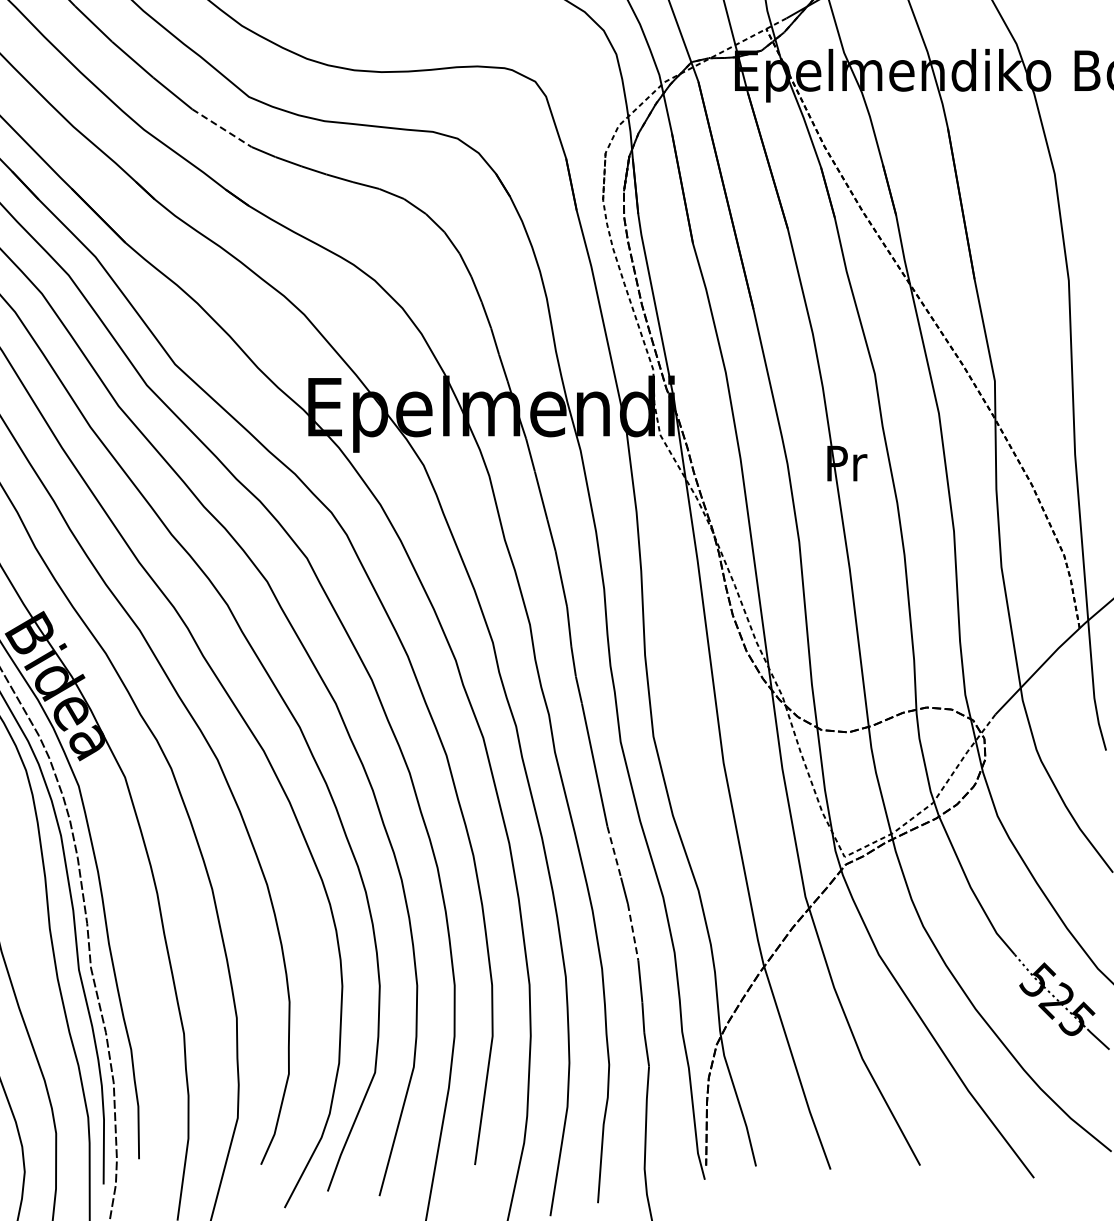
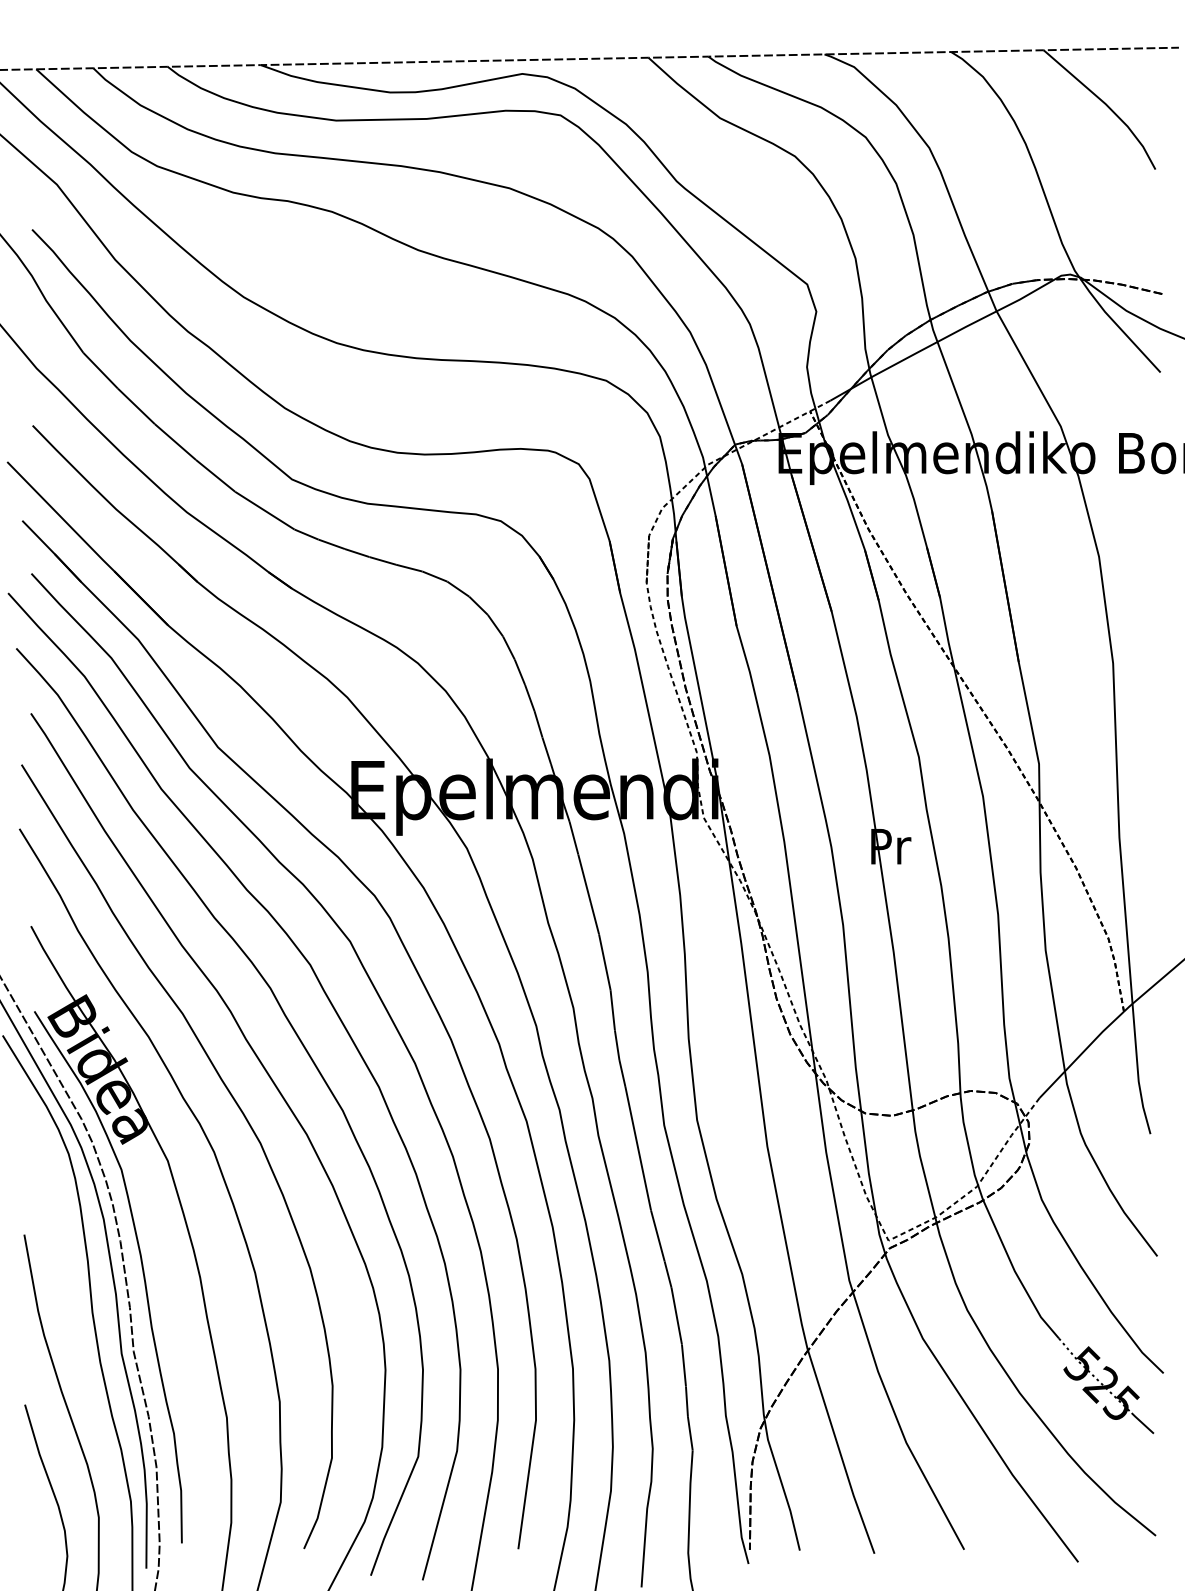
line: (222, 127) -> (265, 510), dashed -> solid
line: (613, 852) -> (657, 1236), dashed -> solid
line: (632, 932) -> (676, 1316), dashed -> solid

